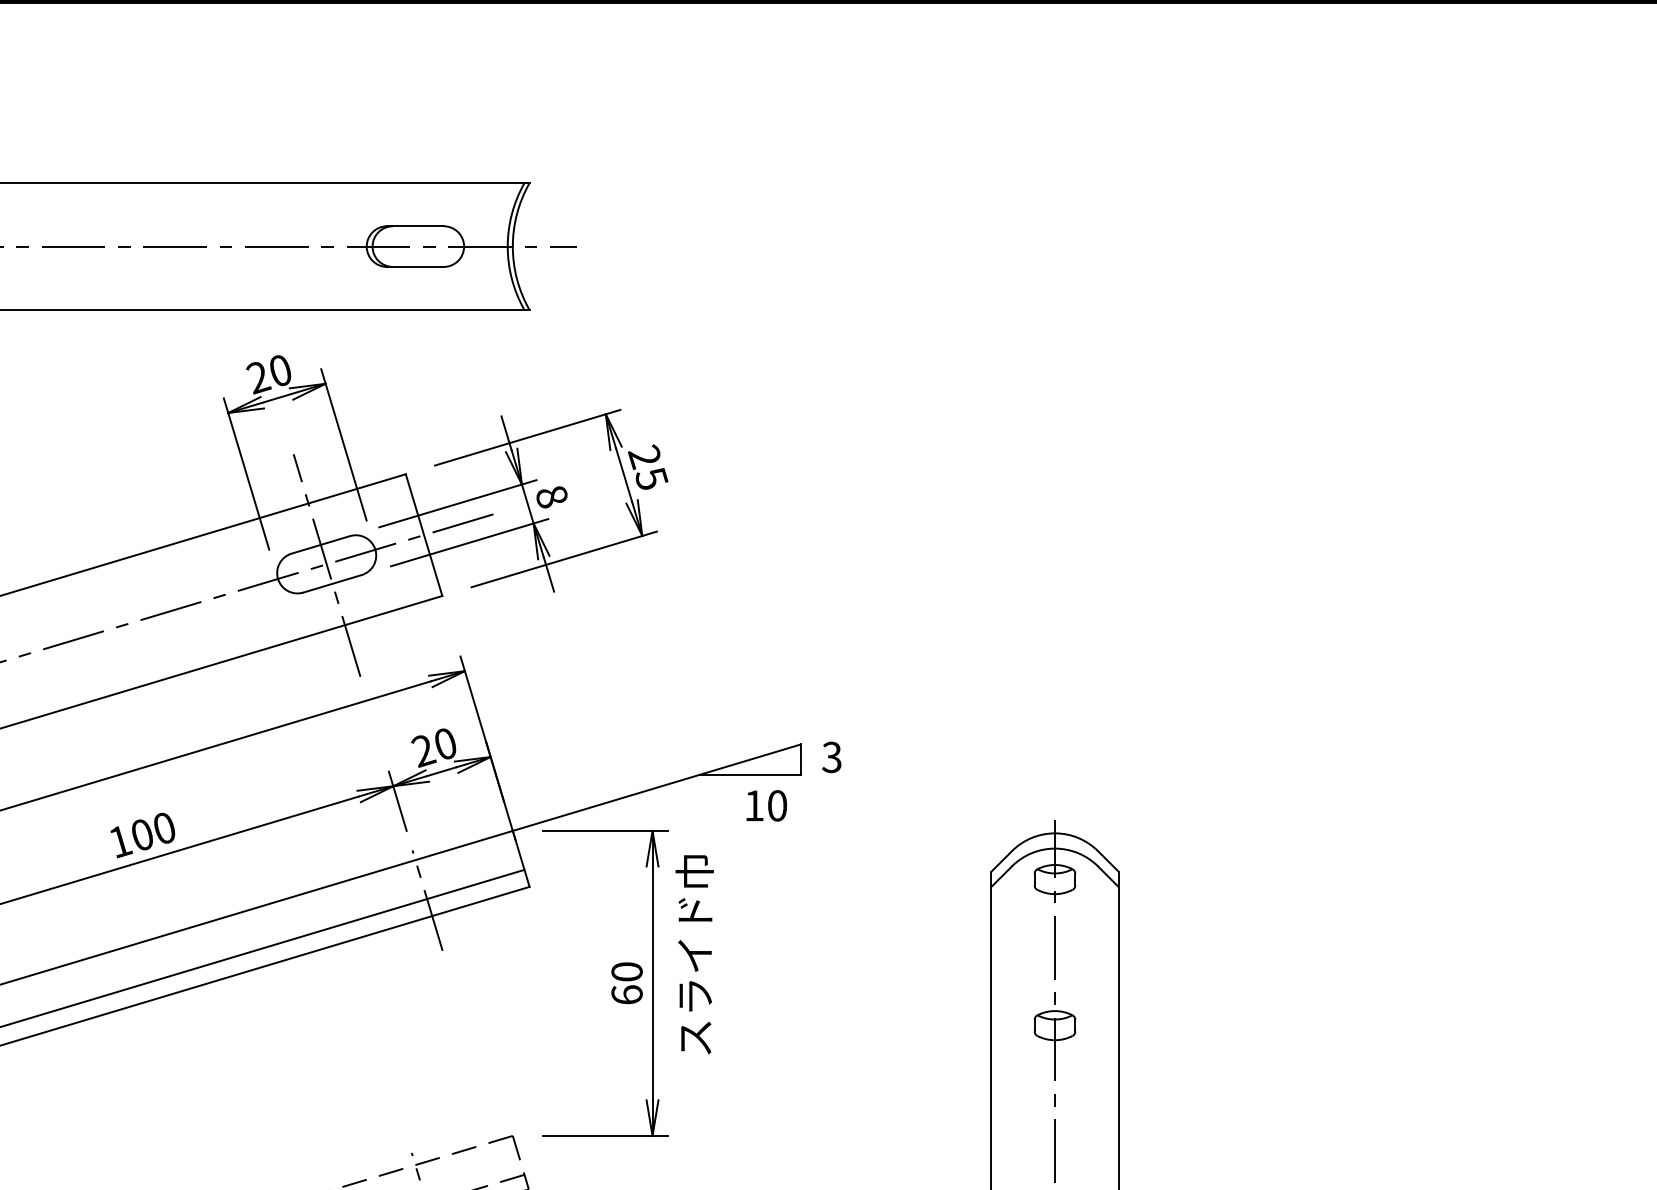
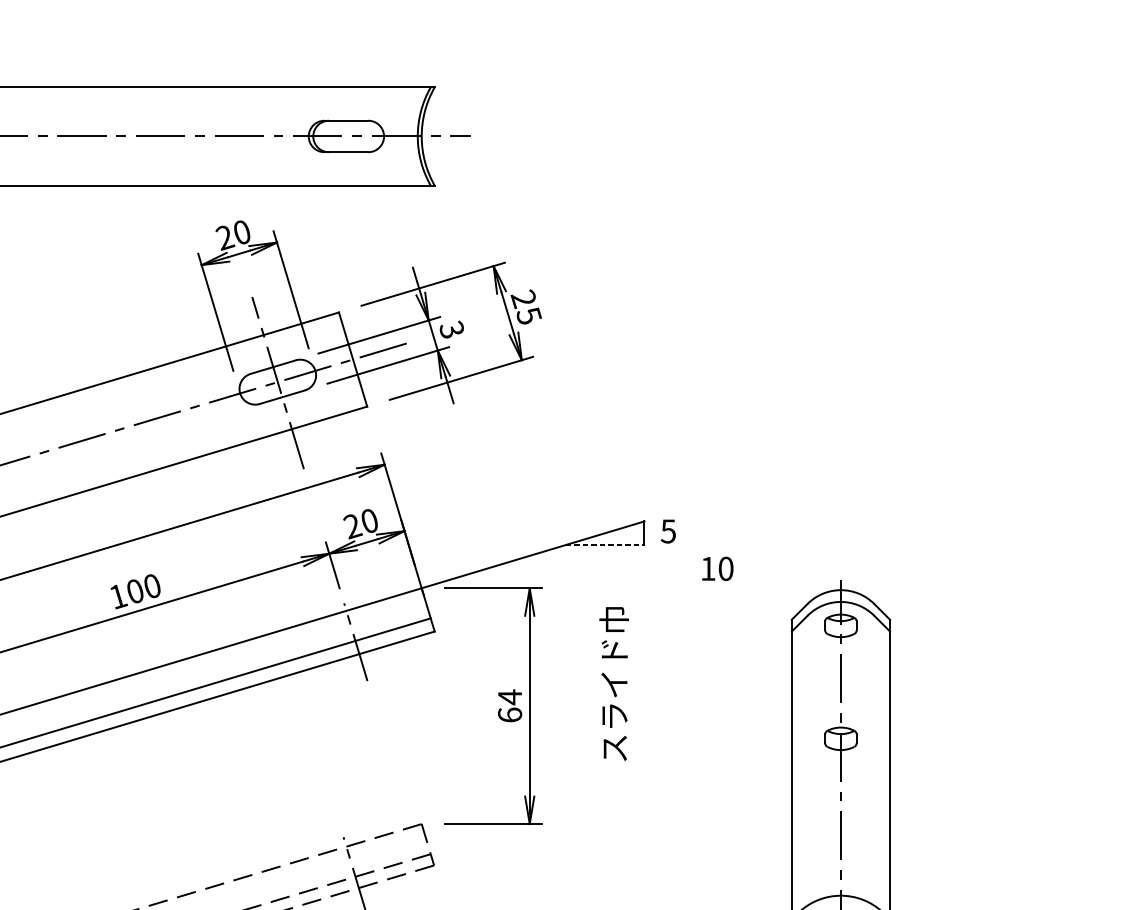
text: (551, 496) -> (451, 329), 8 -> 3
text: (831, 756) -> (668, 530), 3 -> 5
line: (750, 774) -> (605, 544), solid -> dashed
text: (766, 805) -> (717, 568), moved
text: (694, 954) -> (613, 683), moved
text: (626, 971) -> (509, 696), 60 -> 64

